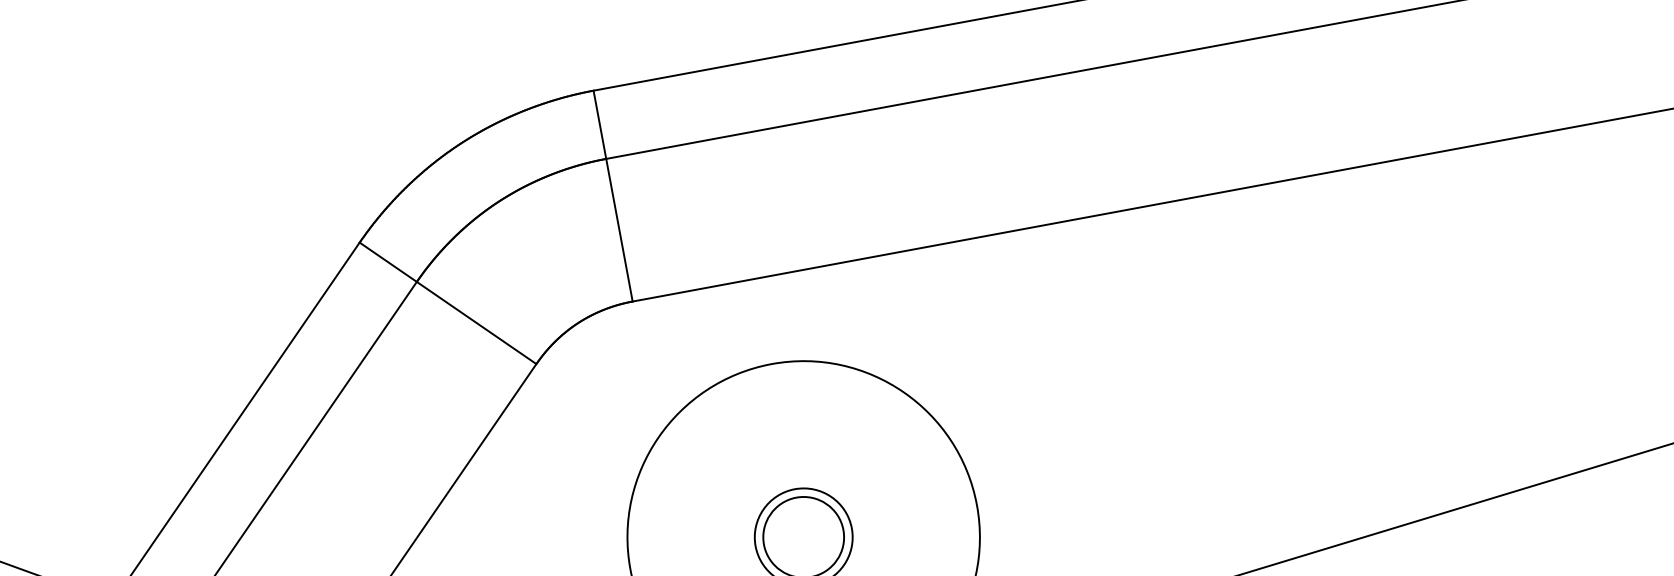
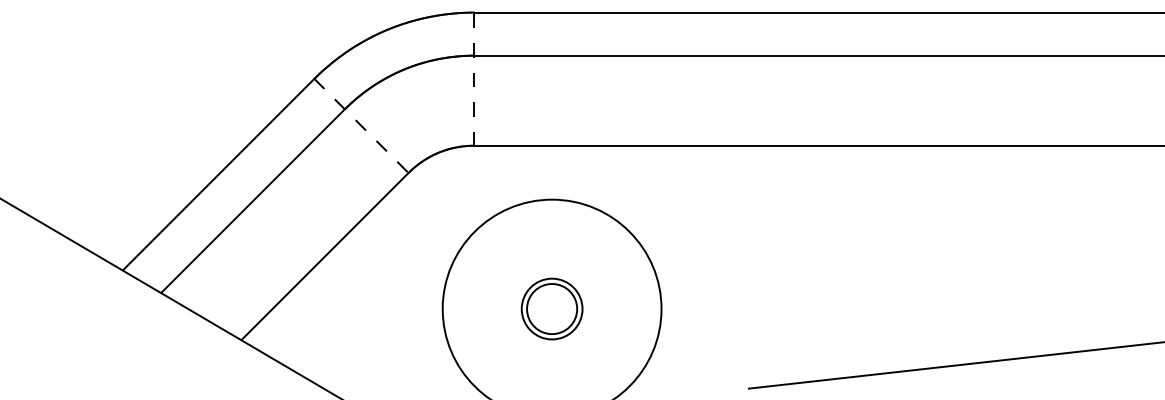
line: (613, 195) -> (474, 78), solid -> dashed
line: (448, 304) -> (361, 126), solid -> dashed

